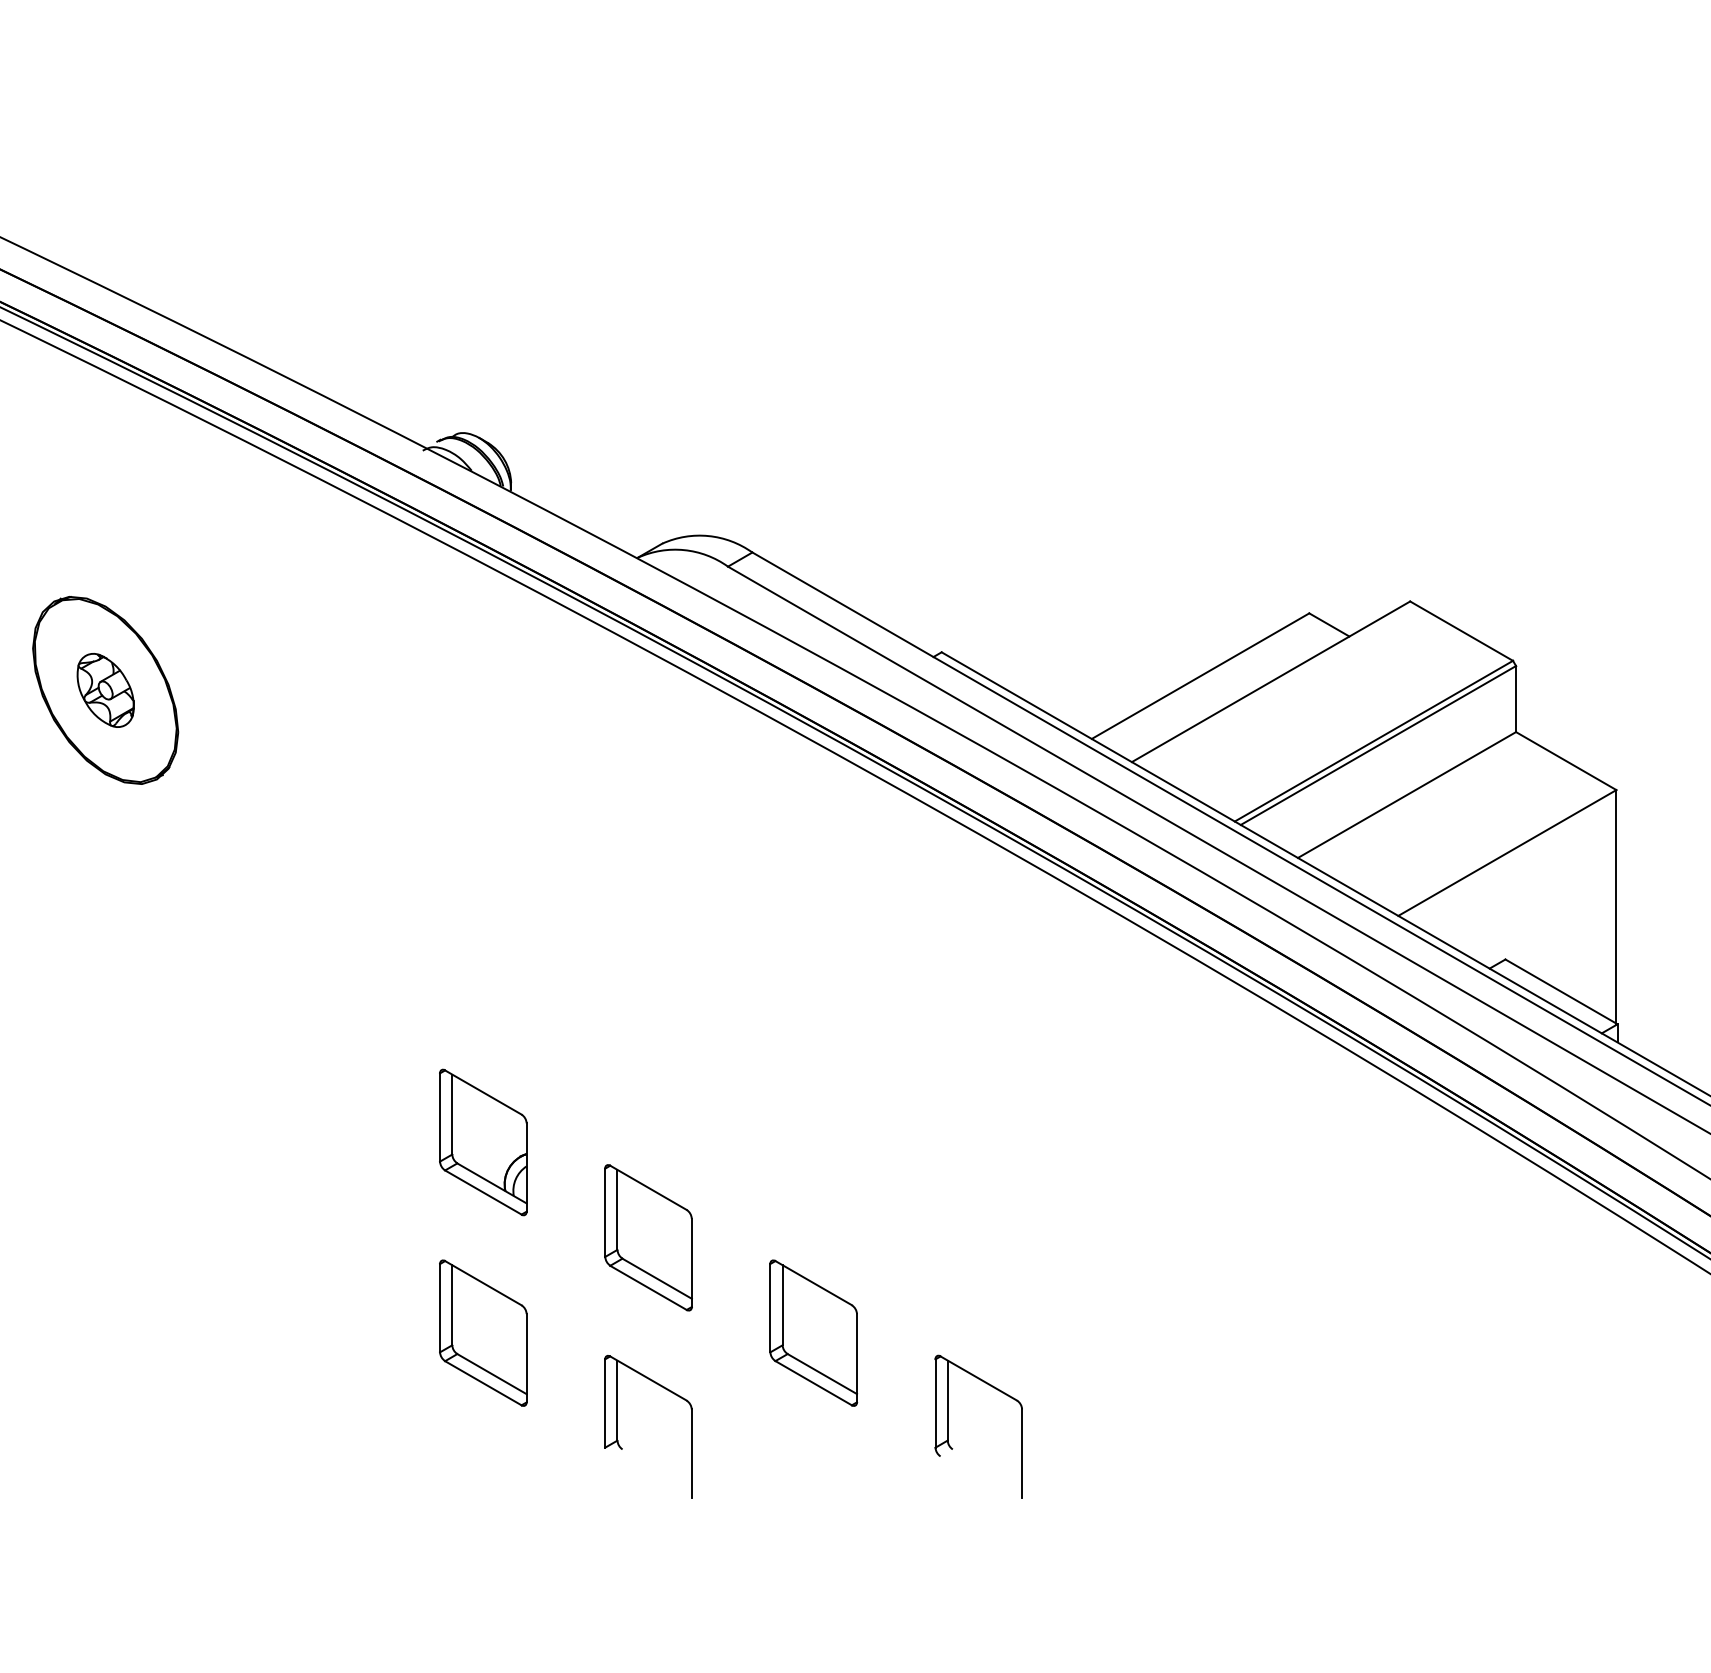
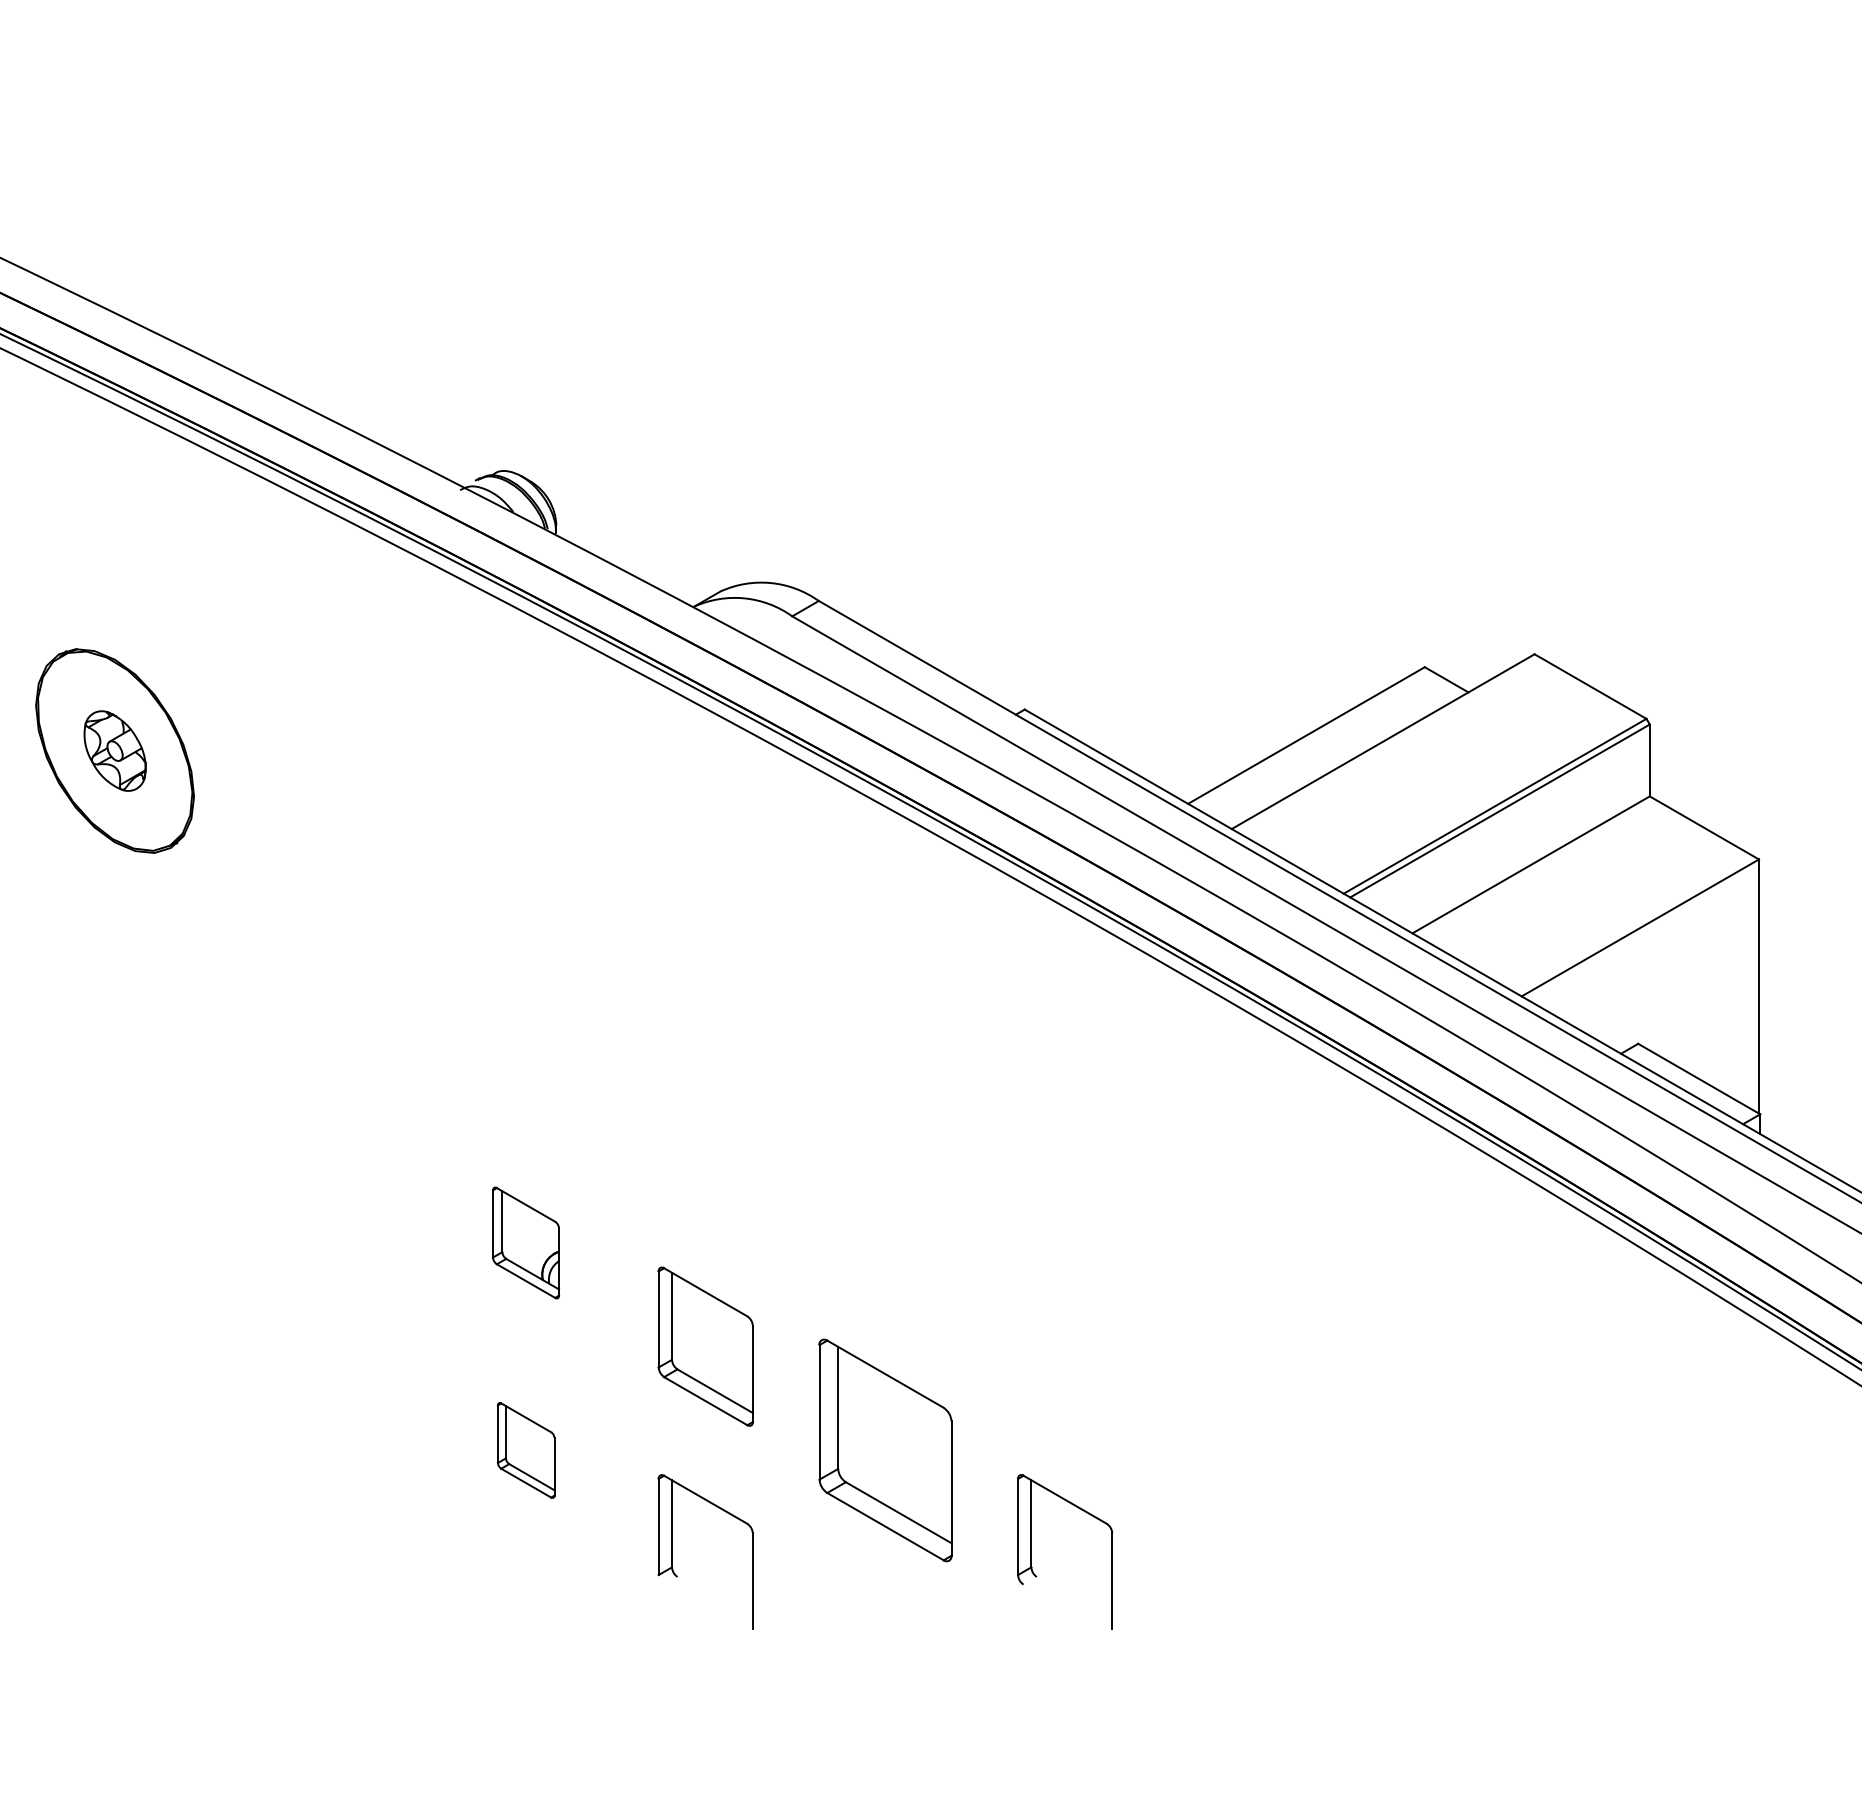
part: (482, 1142) -> (525, 1242), size x0.7
part: (483, 1333) -> (526, 1450), size x0.6
part: (813, 1333) -> (885, 1450), size x1.4

